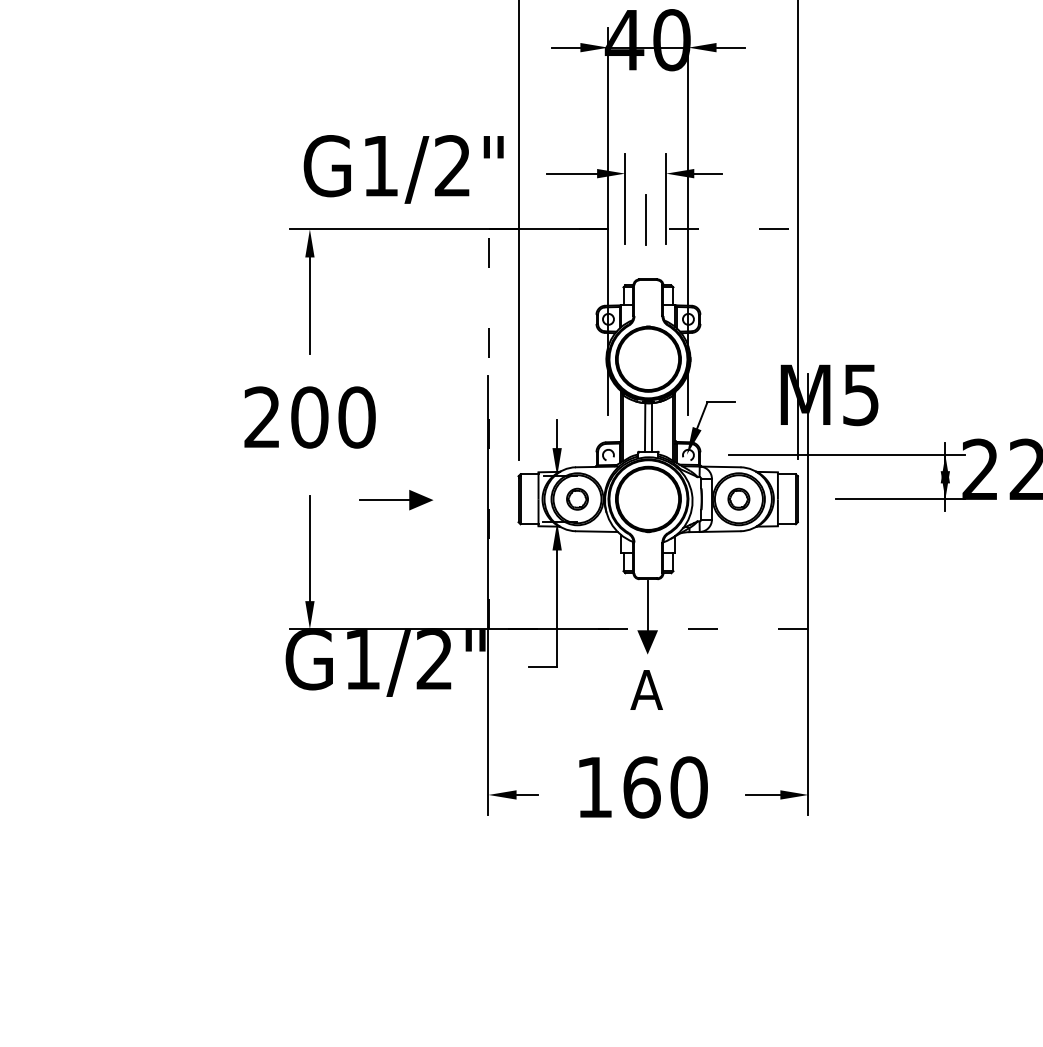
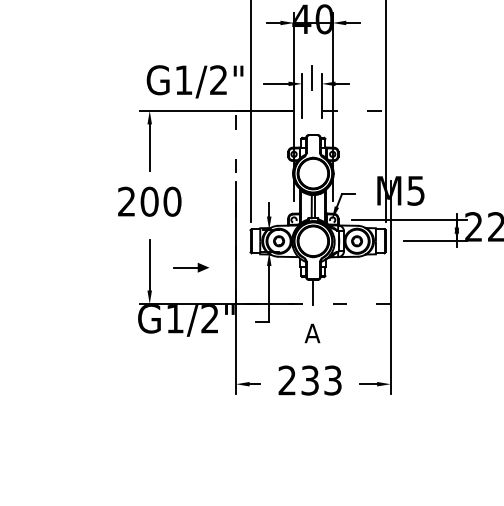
line: (644, 218) -> (311, 77), moved
part: (394, 499) -> (190, 267), moved
fill: (646, 642) -> (312, 310), removed
text: (642, 787) -> (310, 380), 160 -> 233

